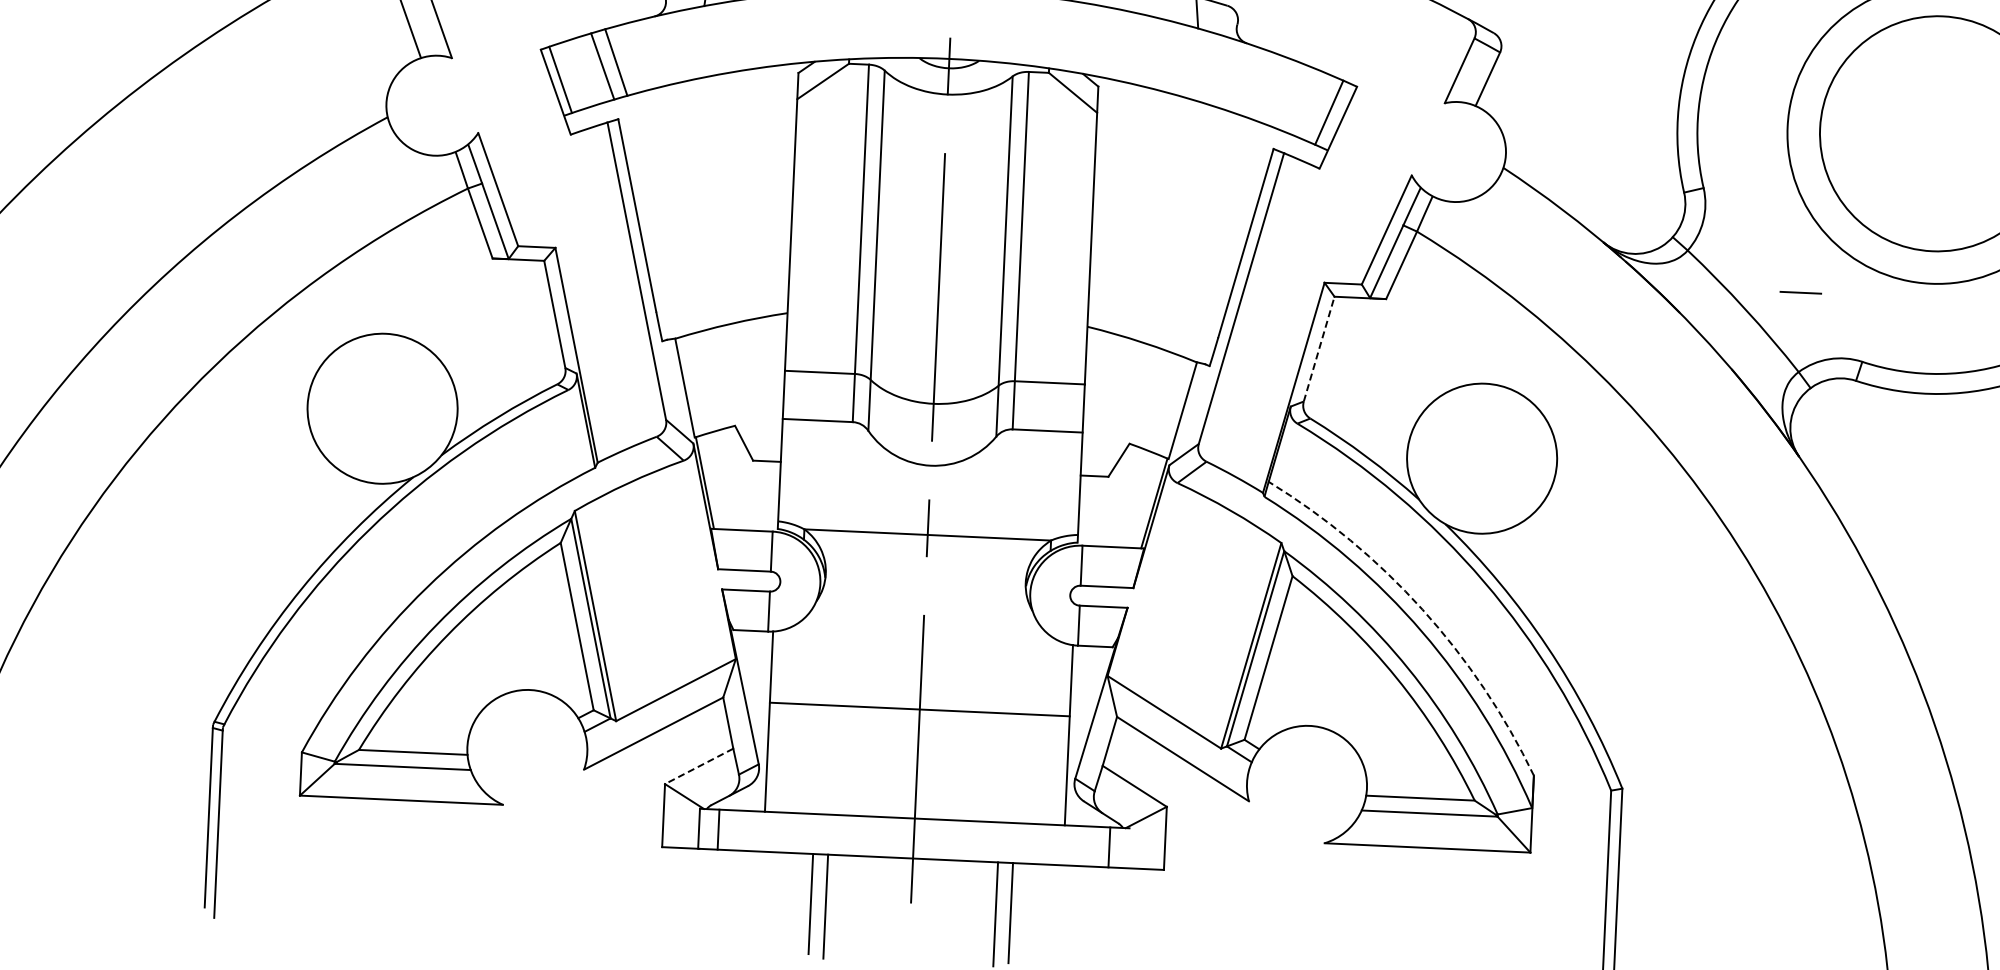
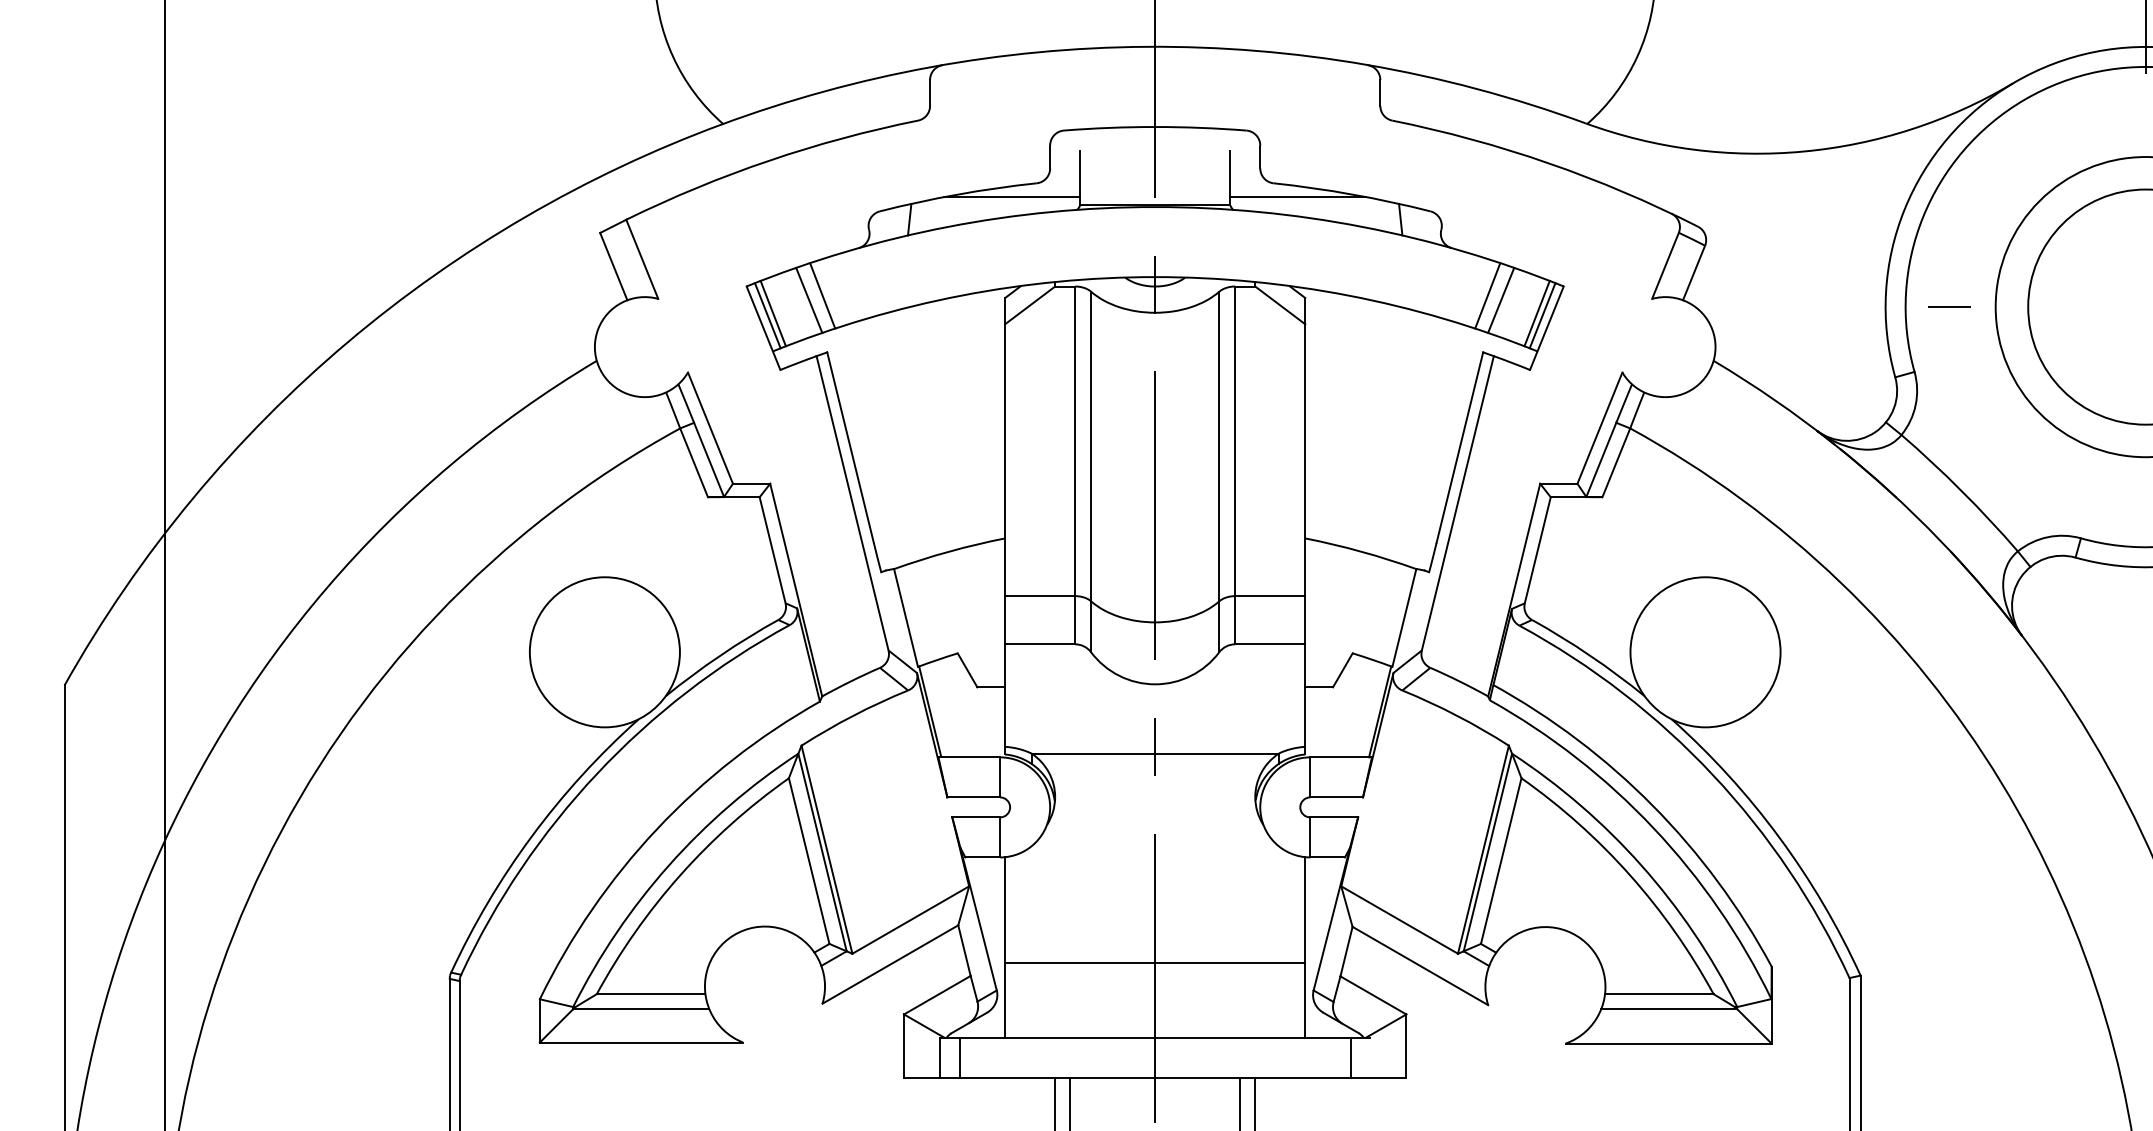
line: (565, 77) -> (772, 313), added
line: (1280, 92) -> (1487, 295), added
line: (1294, 96) -> (1501, 299), added
line: (1334, 114) -> (1542, 315), added
line: (1800, 292) -> (1949, 306), moved
line: (1318, 349) -> (1537, 550), dashed -> solid
arc: (1422, 609) -> (1652, 805), dashed -> solid
line: (920, 709) -> (1155, 963), moved
line: (698, 766) -> (936, 995), dashed -> solid

